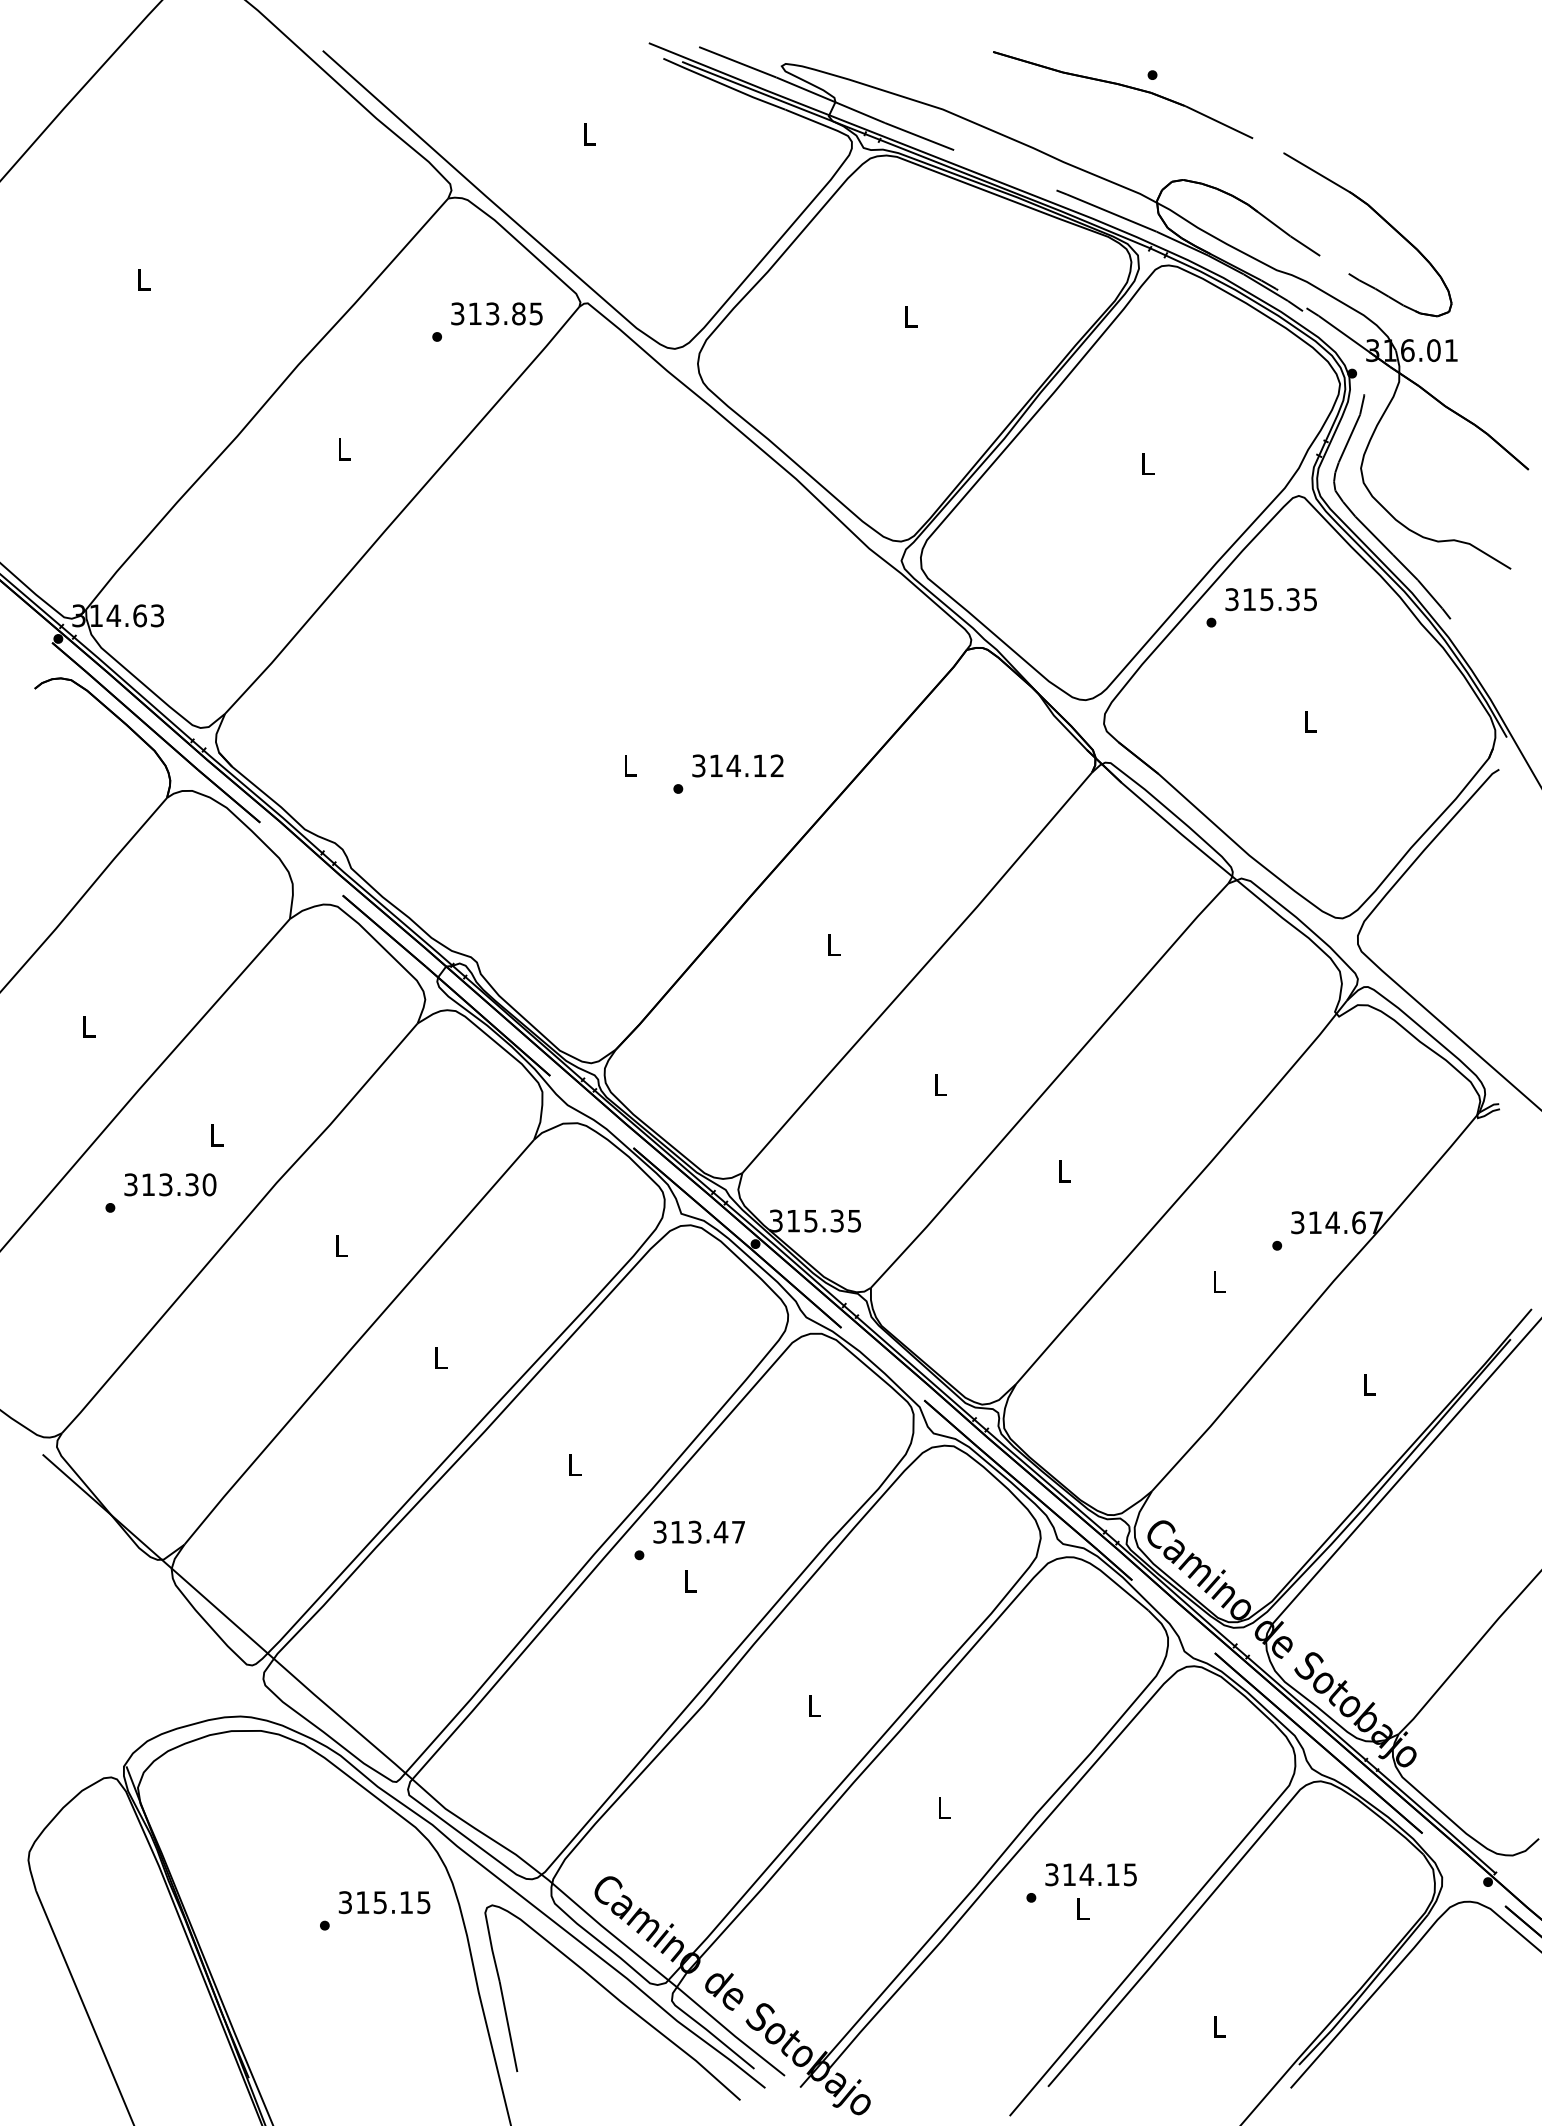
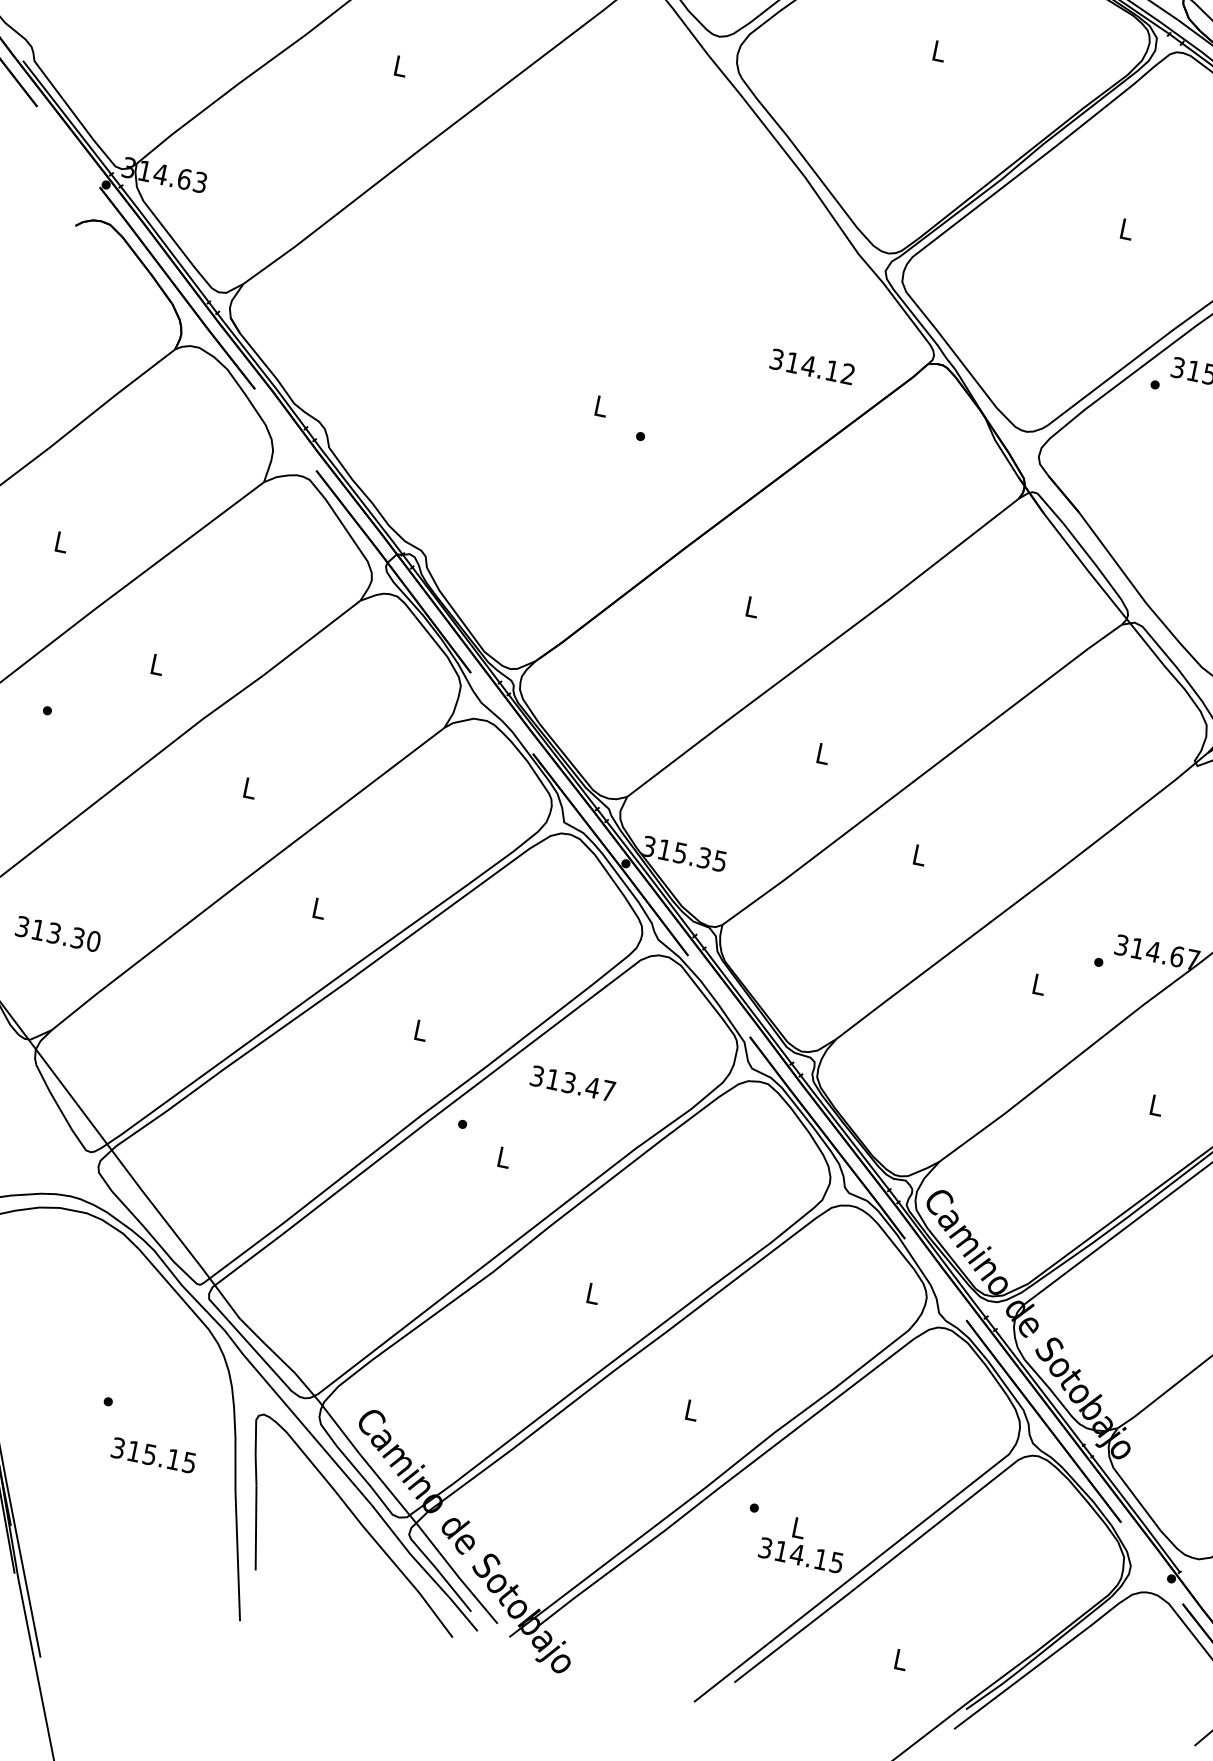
text: (737, 765) -> (812, 366), moved
text: (170, 1184) -> (58, 933), moved
text: (698, 1531) -> (572, 1082), moved
text: (1090, 1874) -> (800, 1555), moved
text: (384, 1902) -> (153, 1455), moved

